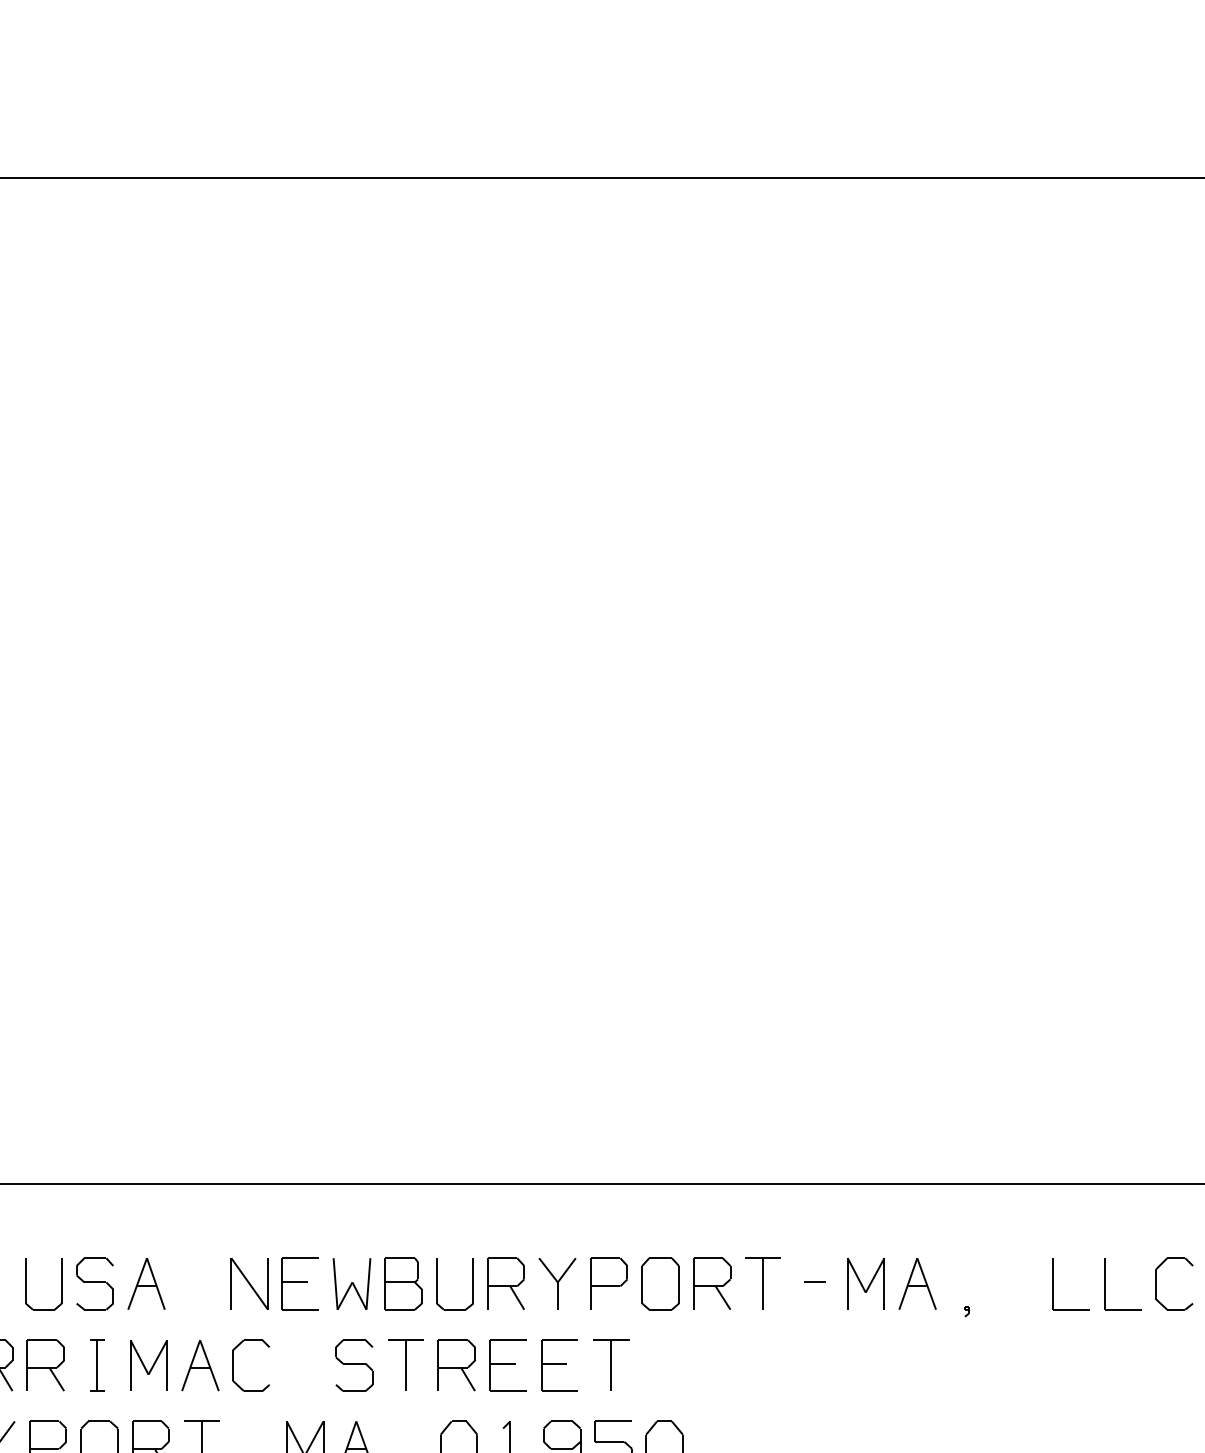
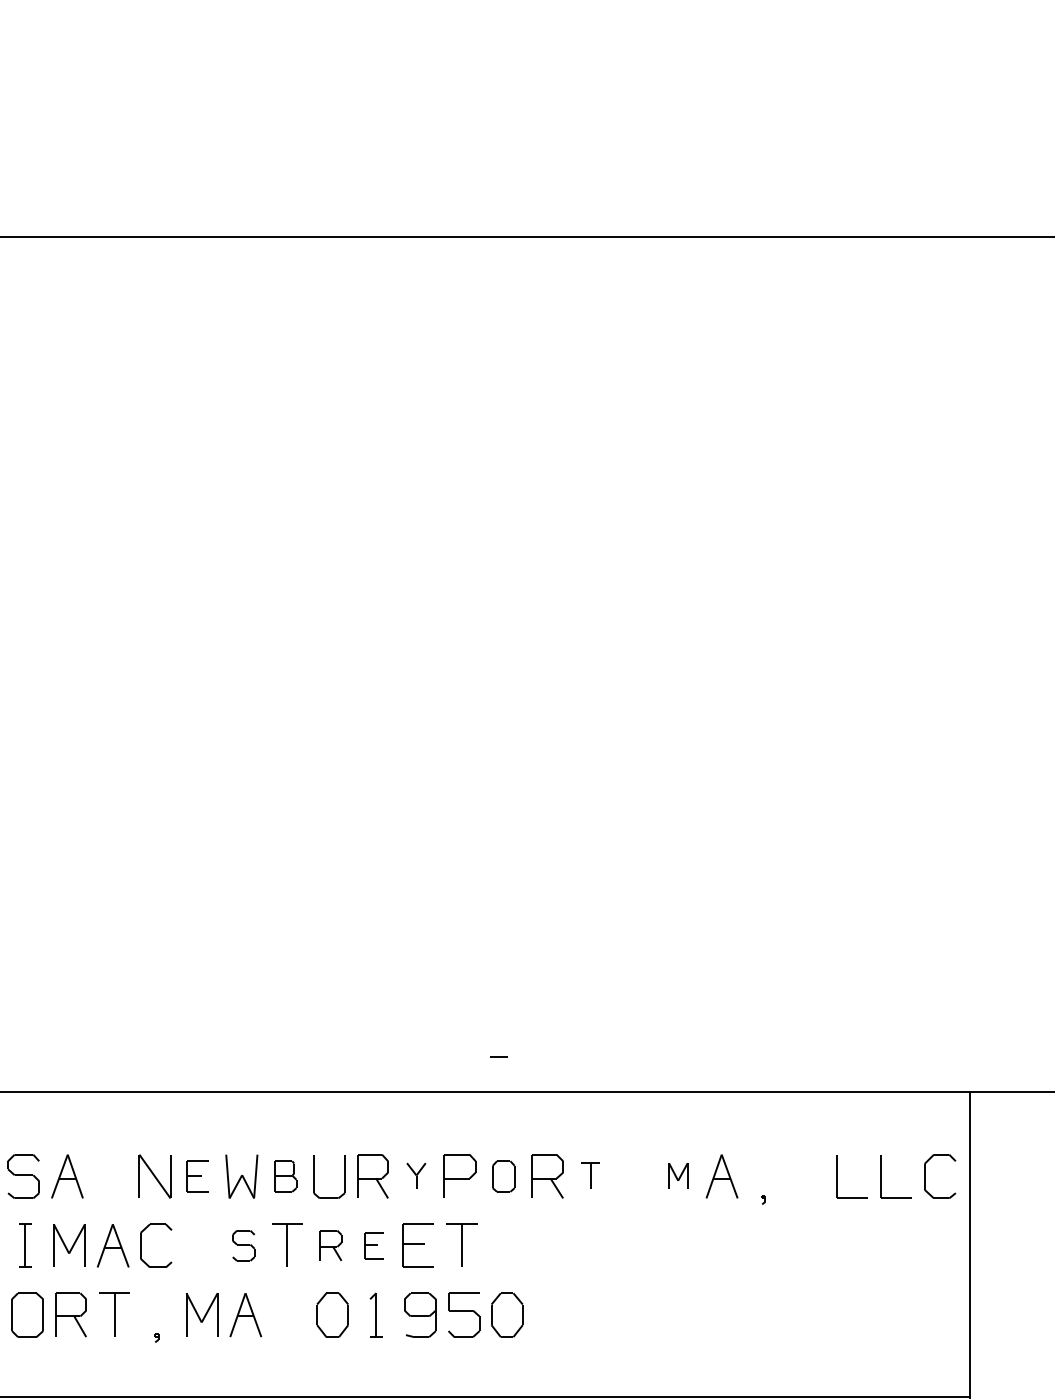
line: (814, 1281) -> (498, 1056), moved
part: (557, 1282) -> (416, 1175), size x0.6
part: (762, 1282) -> (590, 1175), size x0.6
part: (866, 1282) -> (678, 1175), size x0.6
part: (299, 1283) -> (197, 1176), size x0.7
part: (403, 1283) -> (285, 1176), size x0.7
part: (660, 1283) -> (503, 1176), size x0.7
part: (353, 1365) -> (243, 1245), size x0.7
part: (456, 1365) -> (330, 1245), size x0.7
part: (507, 1365) -> (373, 1245), size x0.6

